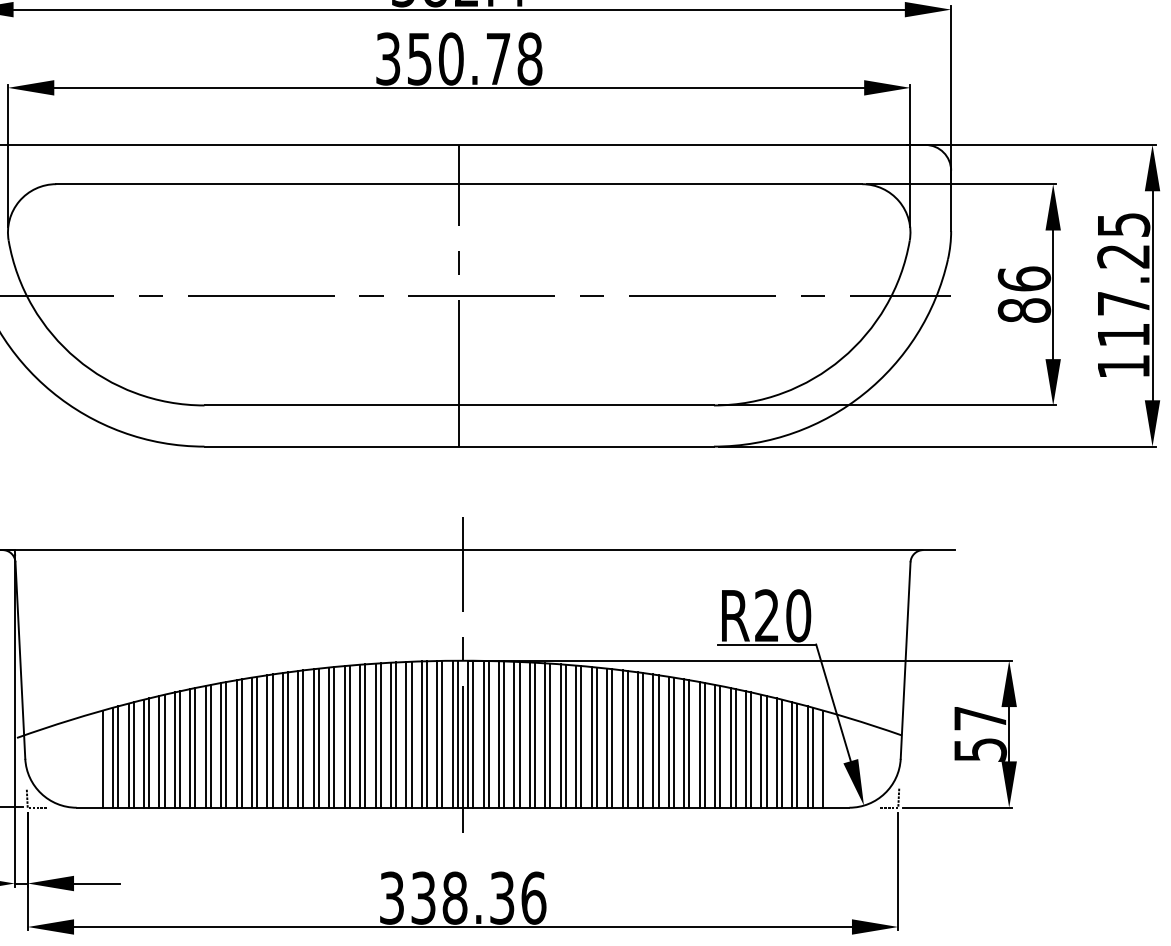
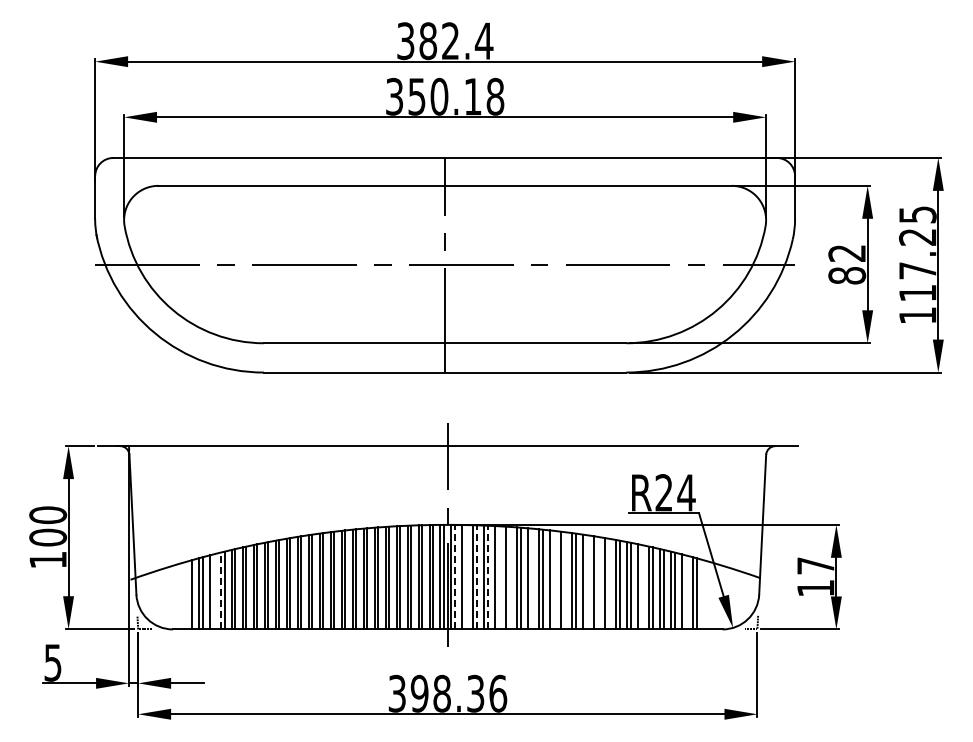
text: (497, 58) -> (472, 96), 350.78 -> 350.18
text: (1024, 277) -> (847, 252), 86 -> 82
text: (798, 615) -> (686, 492), R20 -> R24
line: (473, 733) -> (455, 576), solid -> dashed
line: (504, 733) -> (477, 576), solid -> dashed
line: (489, 734) -> (466, 577), removed
line: (520, 734) -> (488, 577), solid -> dashed
line: (535, 734) -> (499, 577), removed
line: (551, 734) -> (510, 577), removed
line: (582, 736) -> (532, 578), removed
line: (611, 737) -> (553, 579), removed
line: (627, 738) -> (564, 580), removed
line: (657, 741) -> (586, 582), removed
line: (673, 741) -> (597, 582), removed
line: (688, 743) -> (608, 583), removed
line: (735, 748) -> (641, 587), removed
text: (979, 750) -> (815, 588), 57 -> 17
line: (143, 753) -> (220, 590), solid -> dashed
line: (133, 754) -> (213, 591), removed
line: (797, 755) -> (685, 592), removed
line: (823, 758) -> (704, 594), removed
text: (423, 897) -> (419, 693), 338.36 -> 398.36

